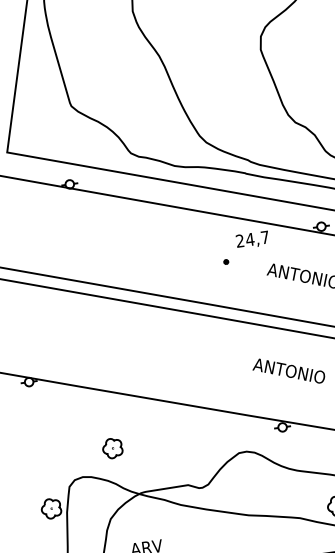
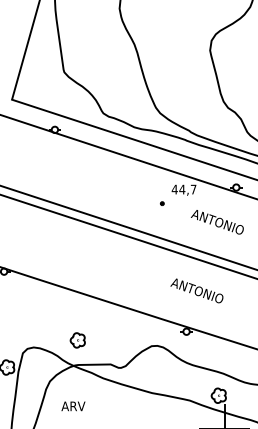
text: (239, 240) -> (174, 189), 24,7 -> 44,7
part: (112, 448) -> (77, 340), moved

